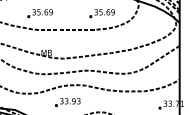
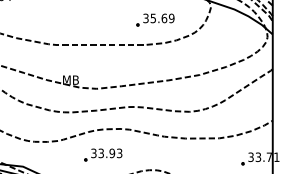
part: (39, 13) -> (60, 20), removed

